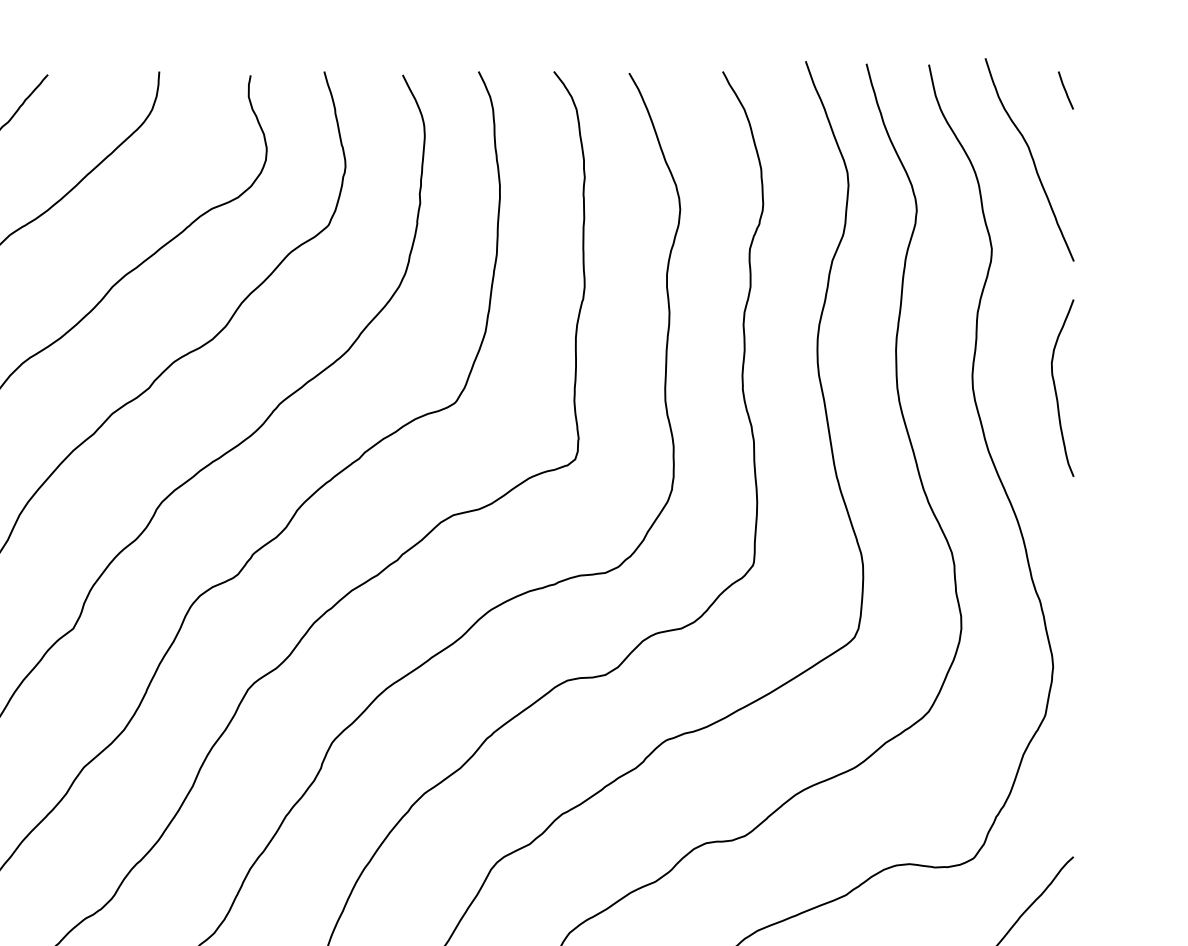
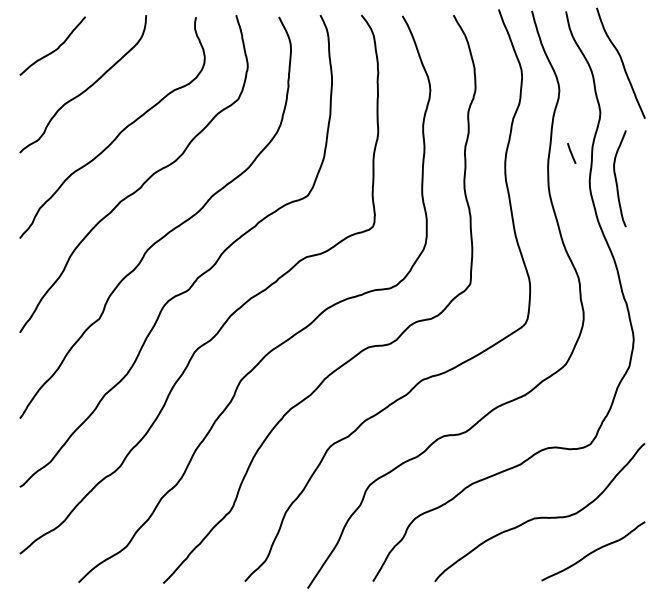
line: (1065, 90) -> (571, 153), moved
curve: (1056, 387) -> (616, 178), moved

